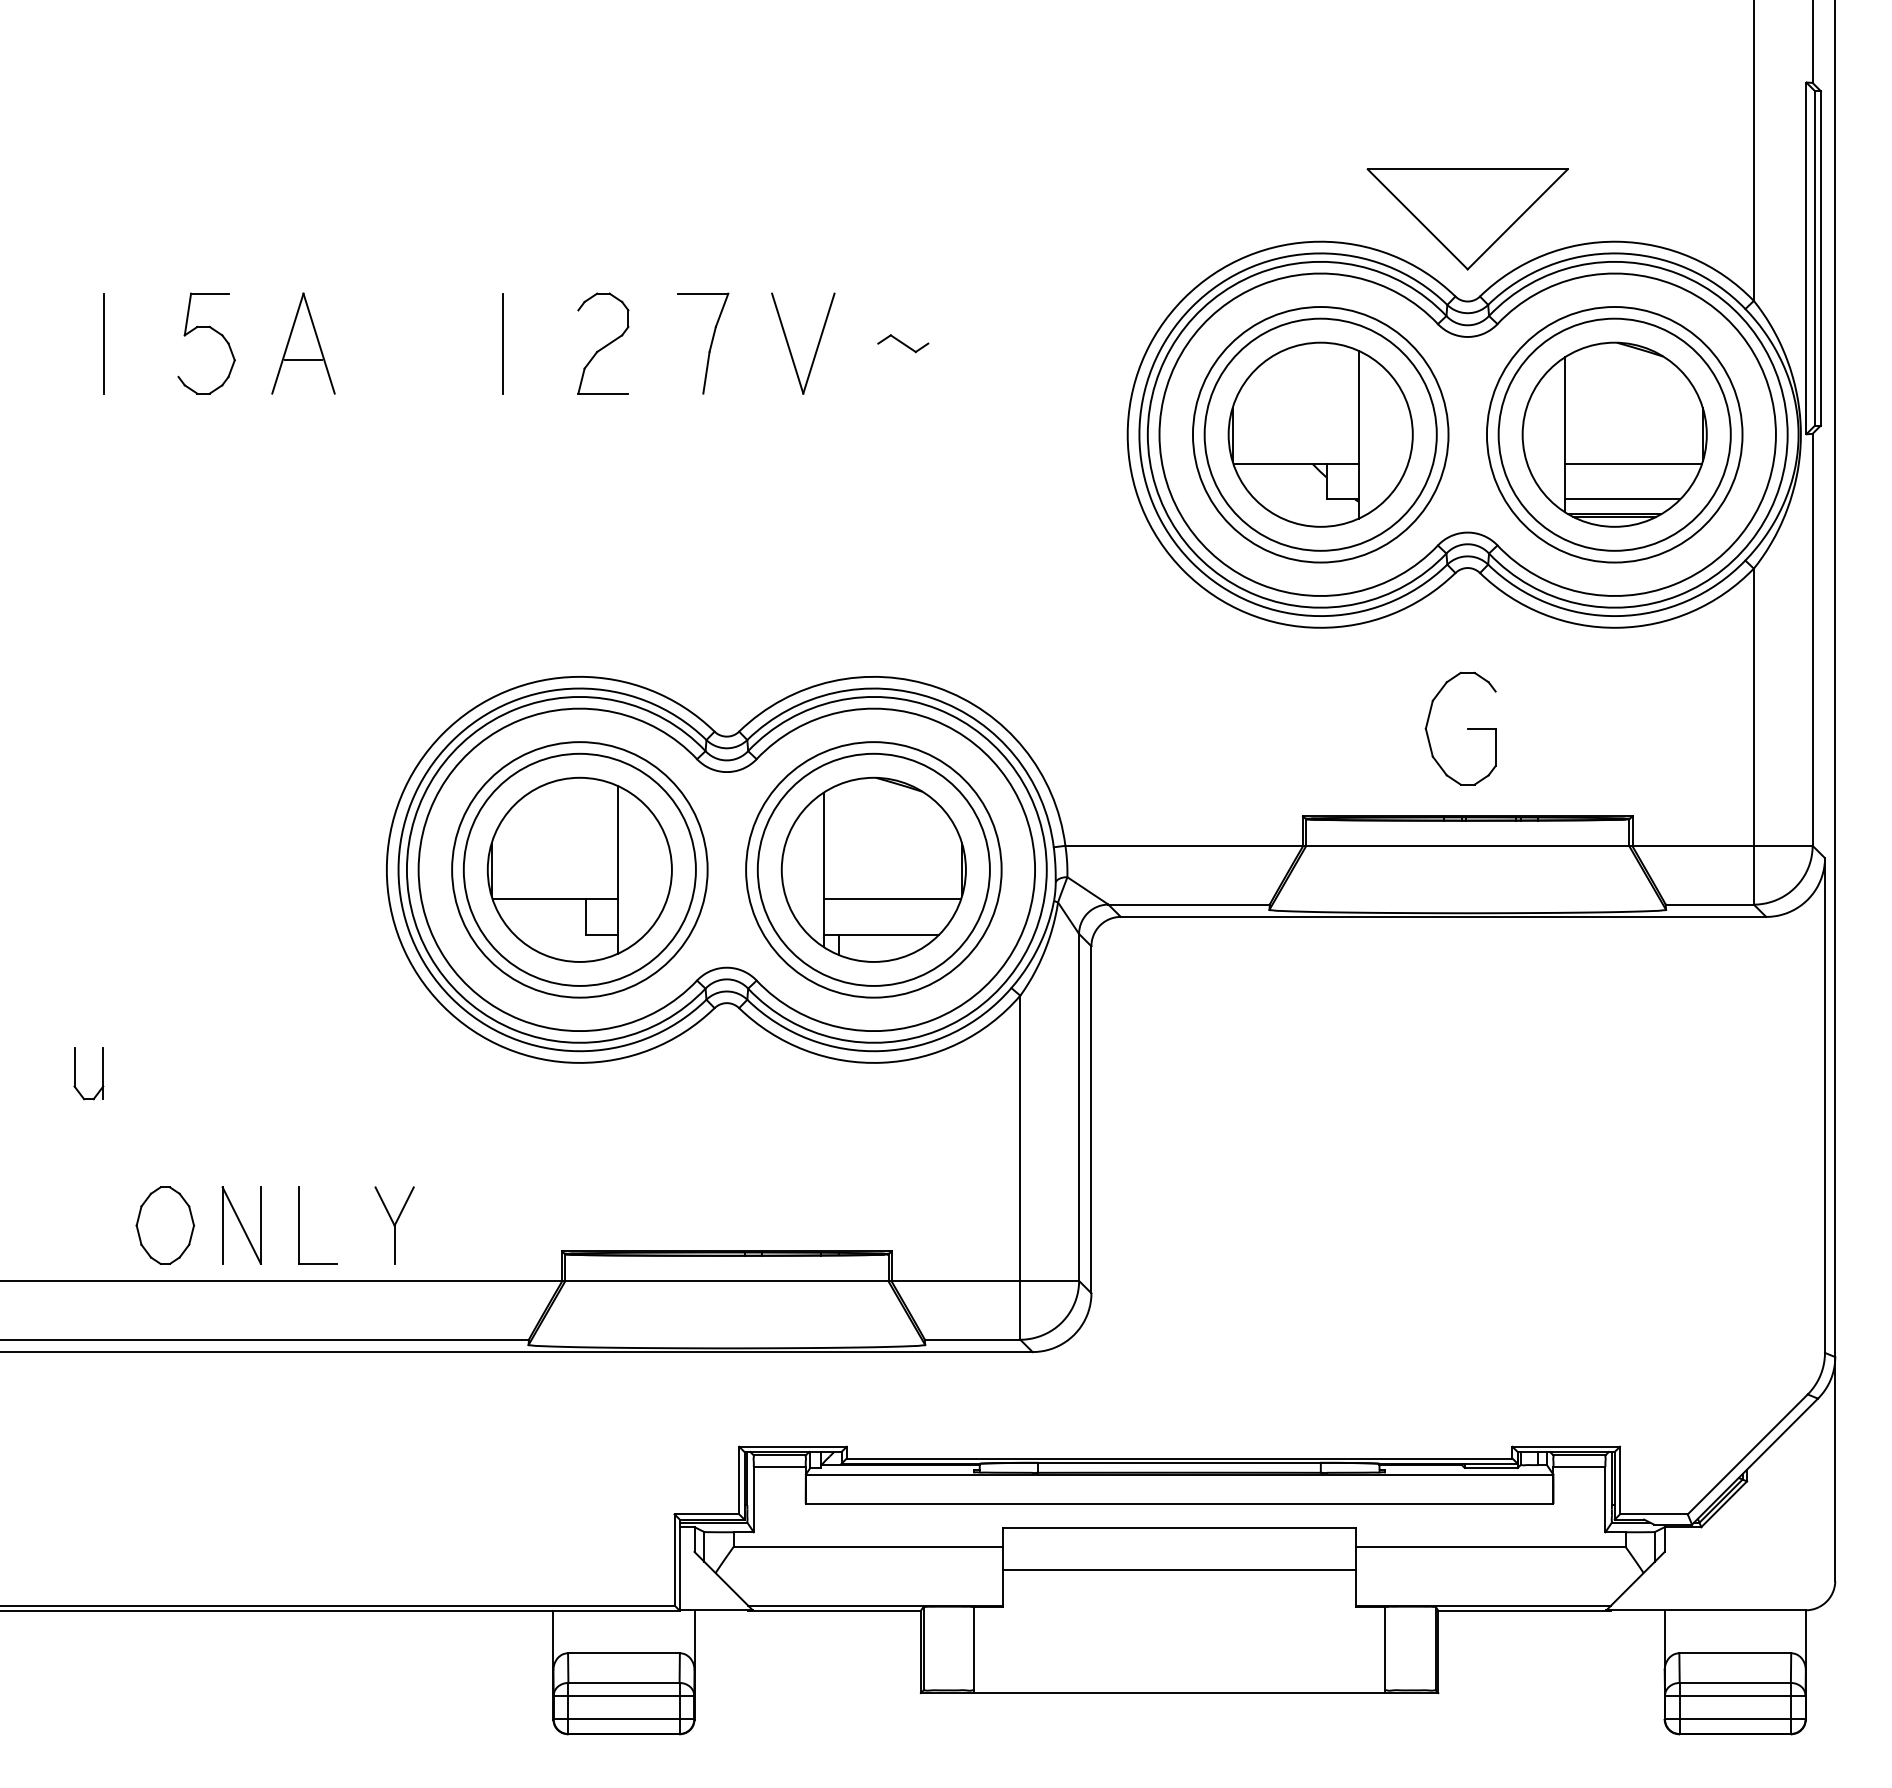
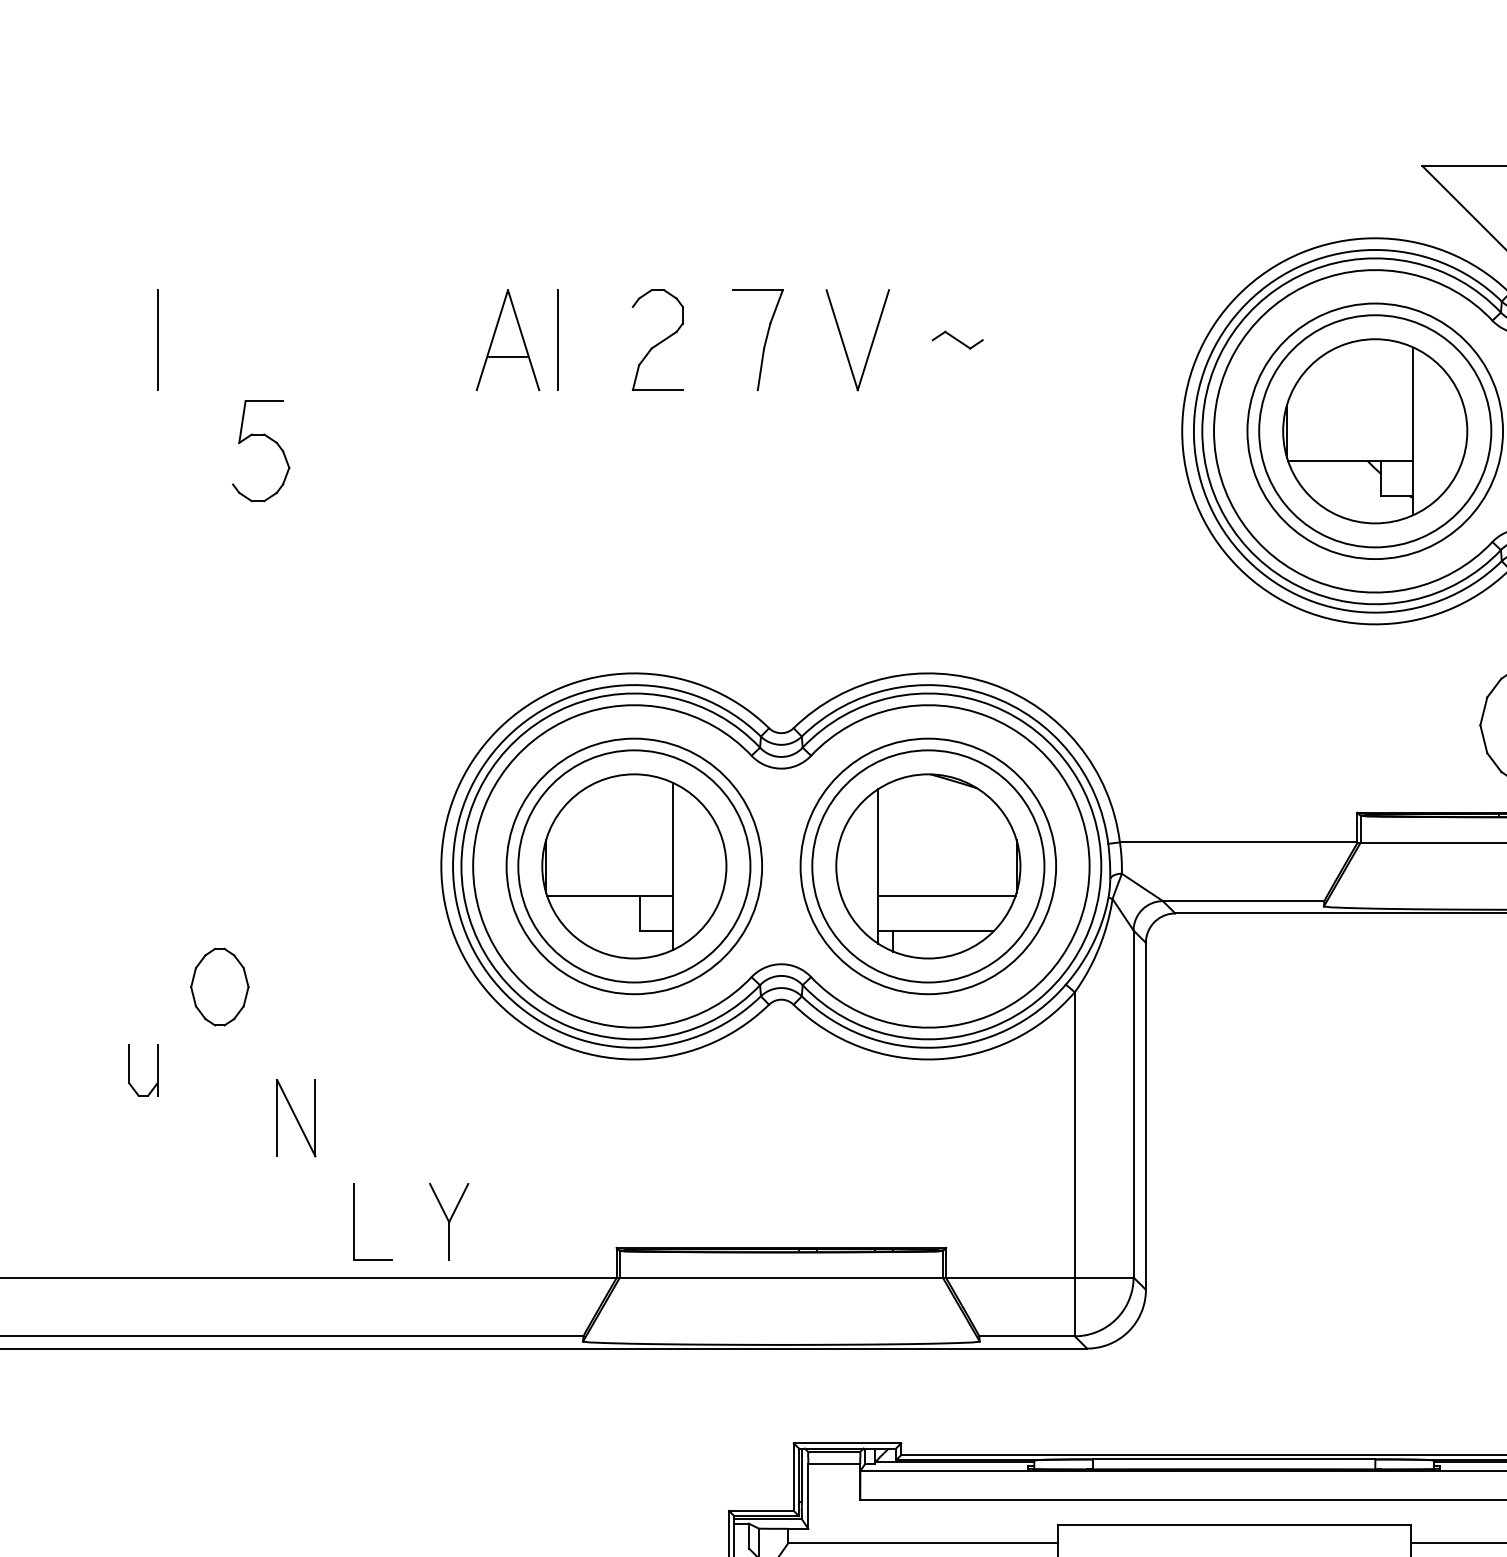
part: (214, 331) -> (269, 439), moved
part: (303, 343) -> (508, 340), moved
part: (164, 1225) -> (219, 987), moved
part: (241, 1225) -> (296, 1118), moved

